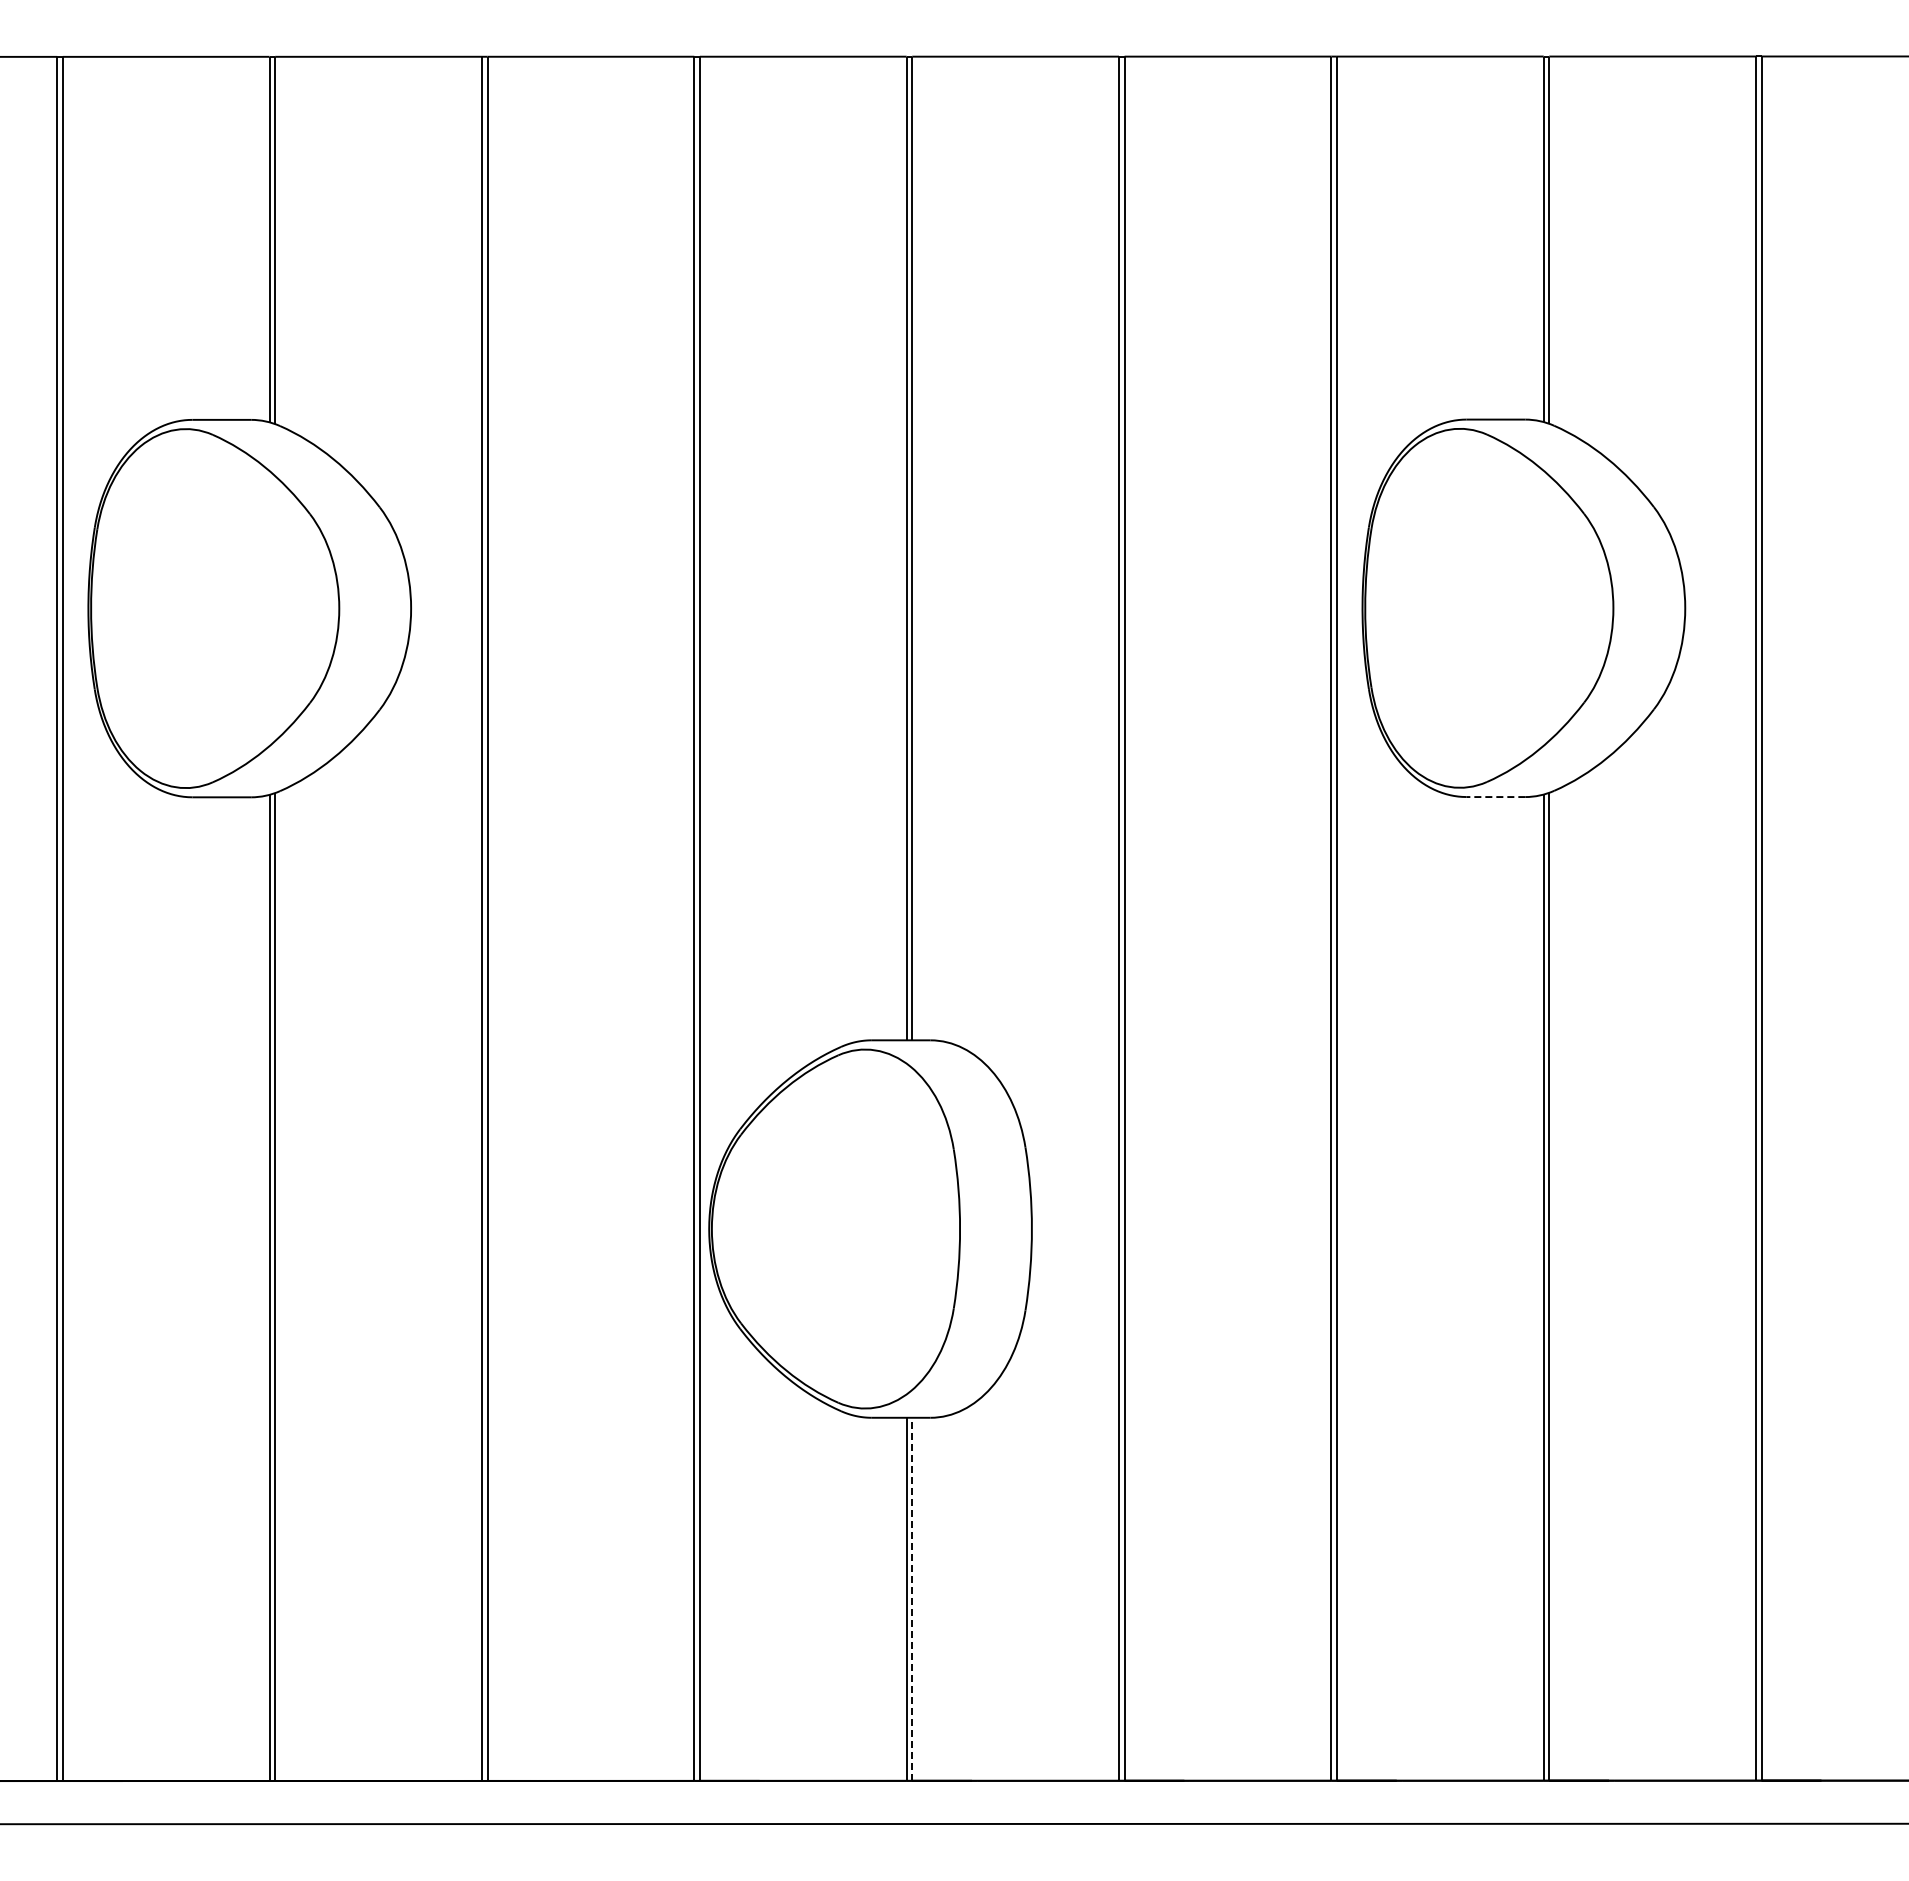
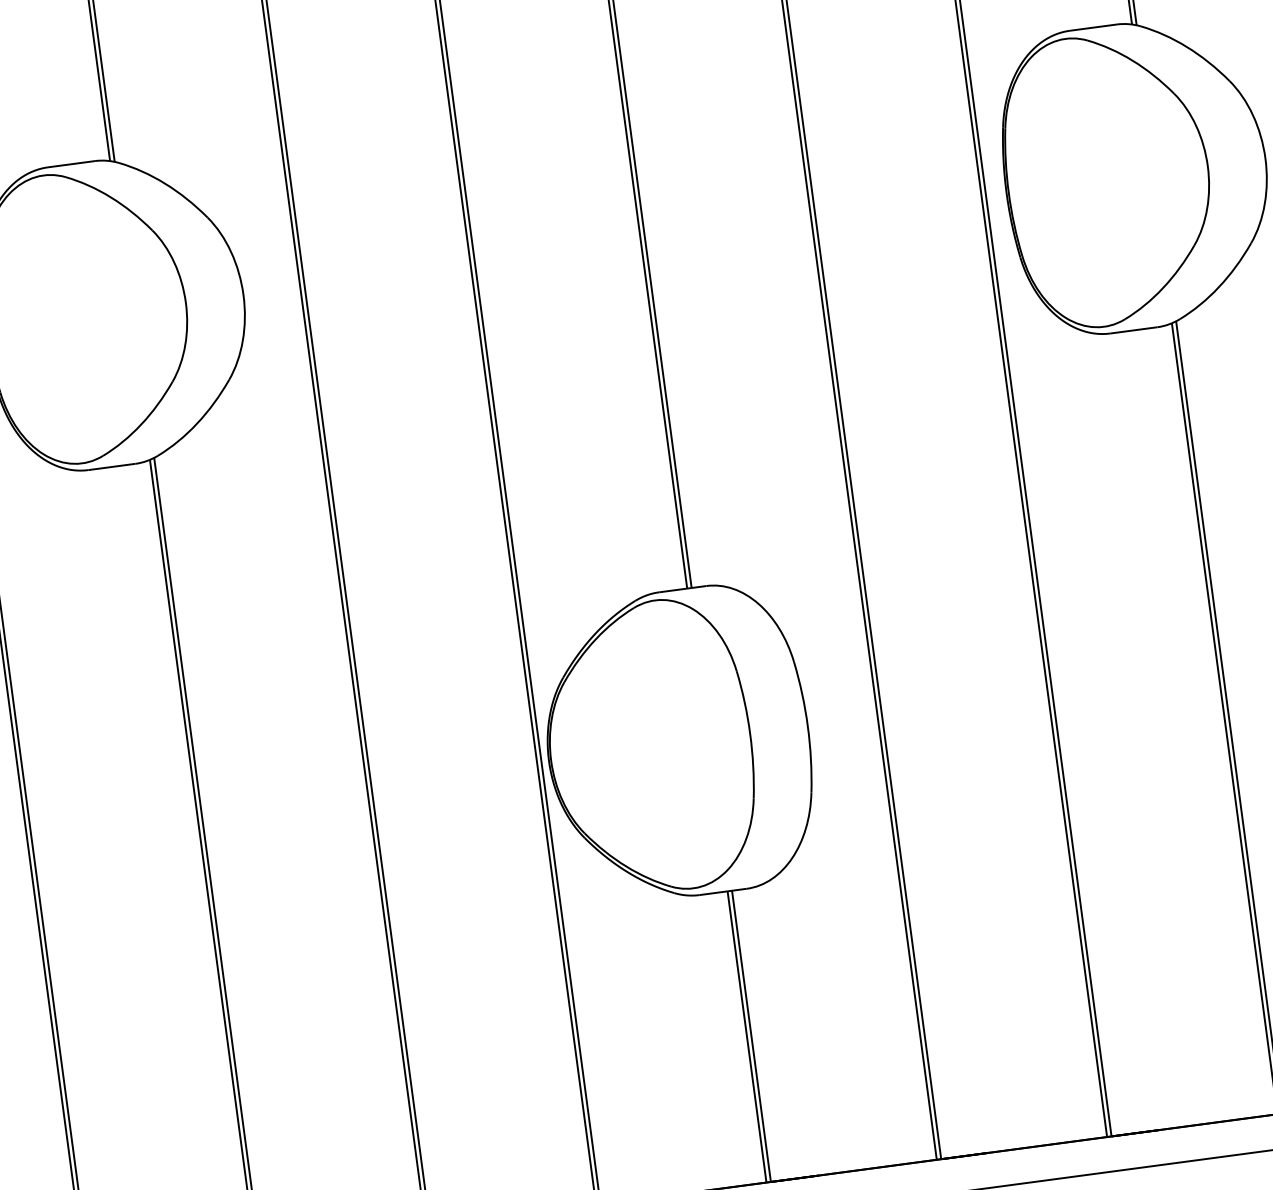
line: (1495, 797) -> (1133, 330), dashed -> solid
line: (912, 1599) -> (751, 1036), dashed -> solid

